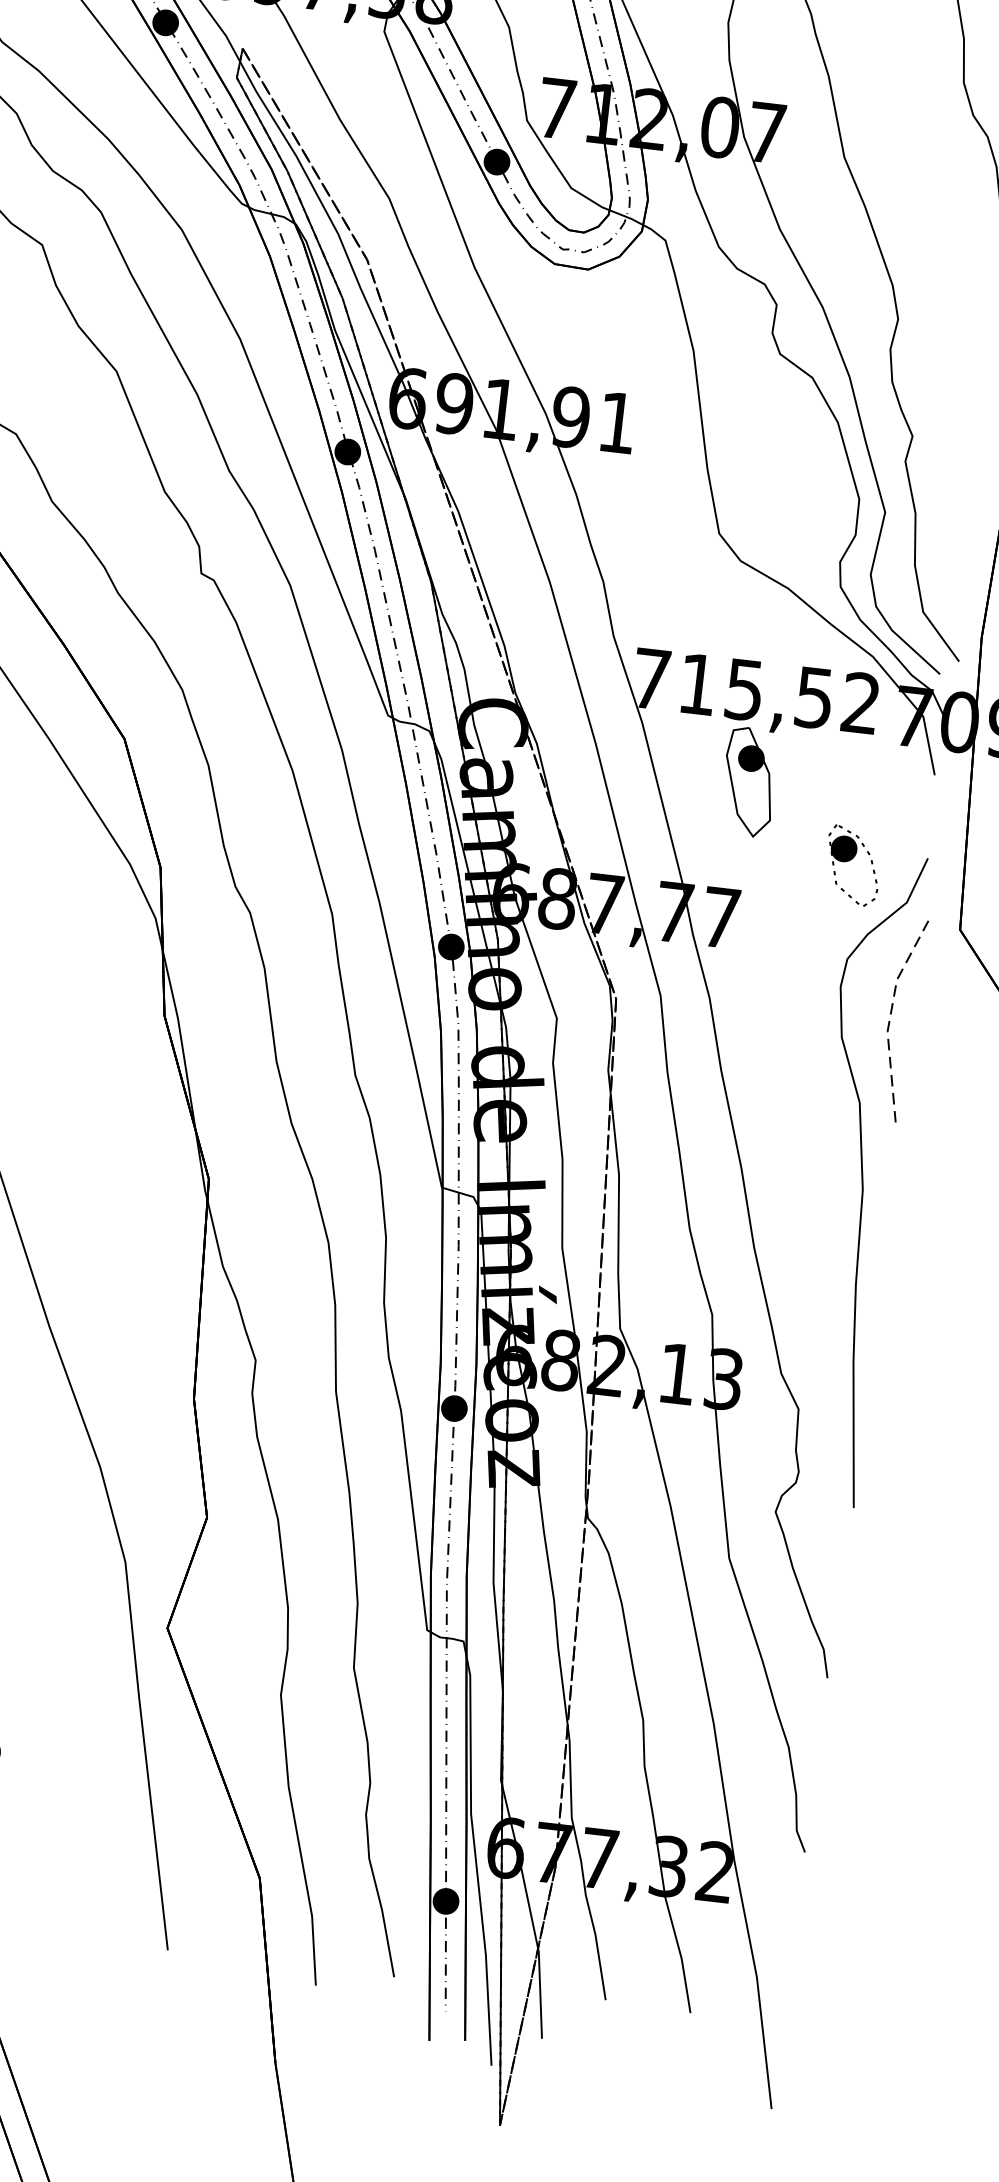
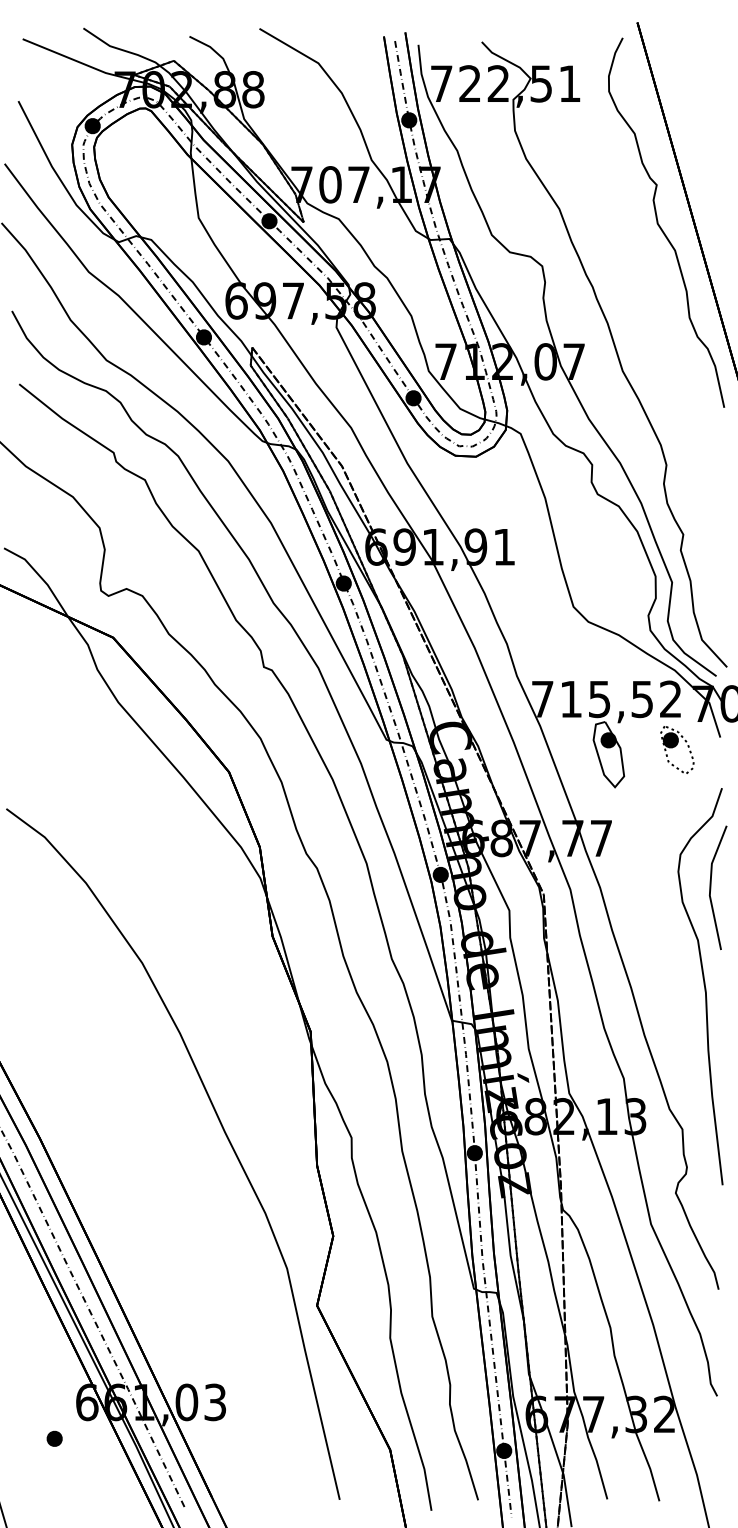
part: (853, 865) -> (677, 749), moved
line: (890, 1017) -> (710, 886), dashed -> solid

